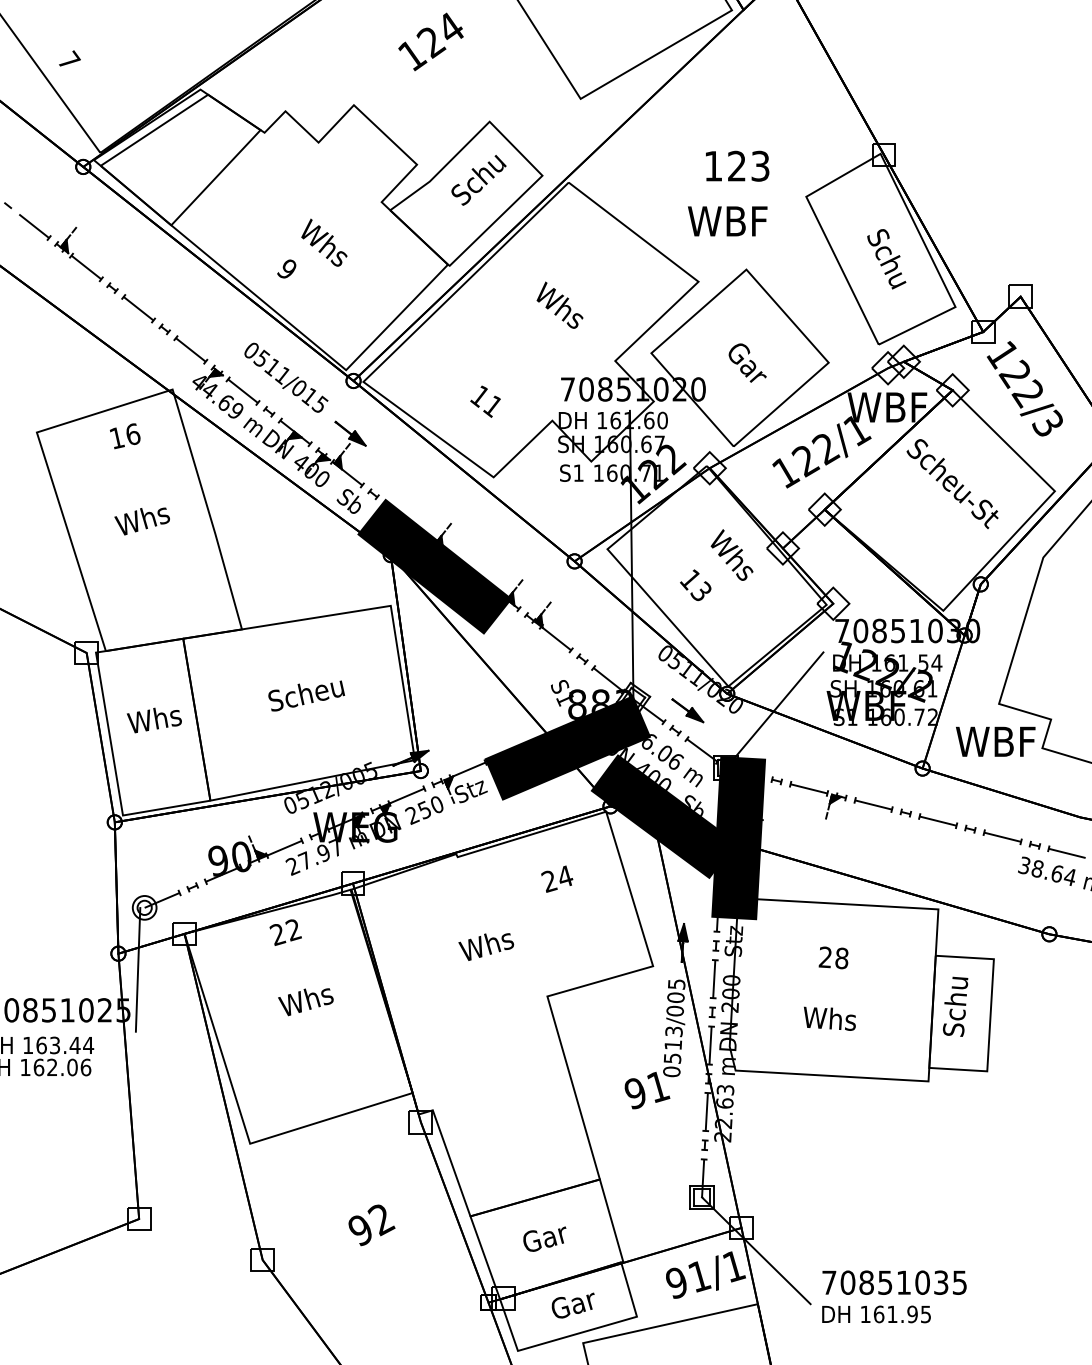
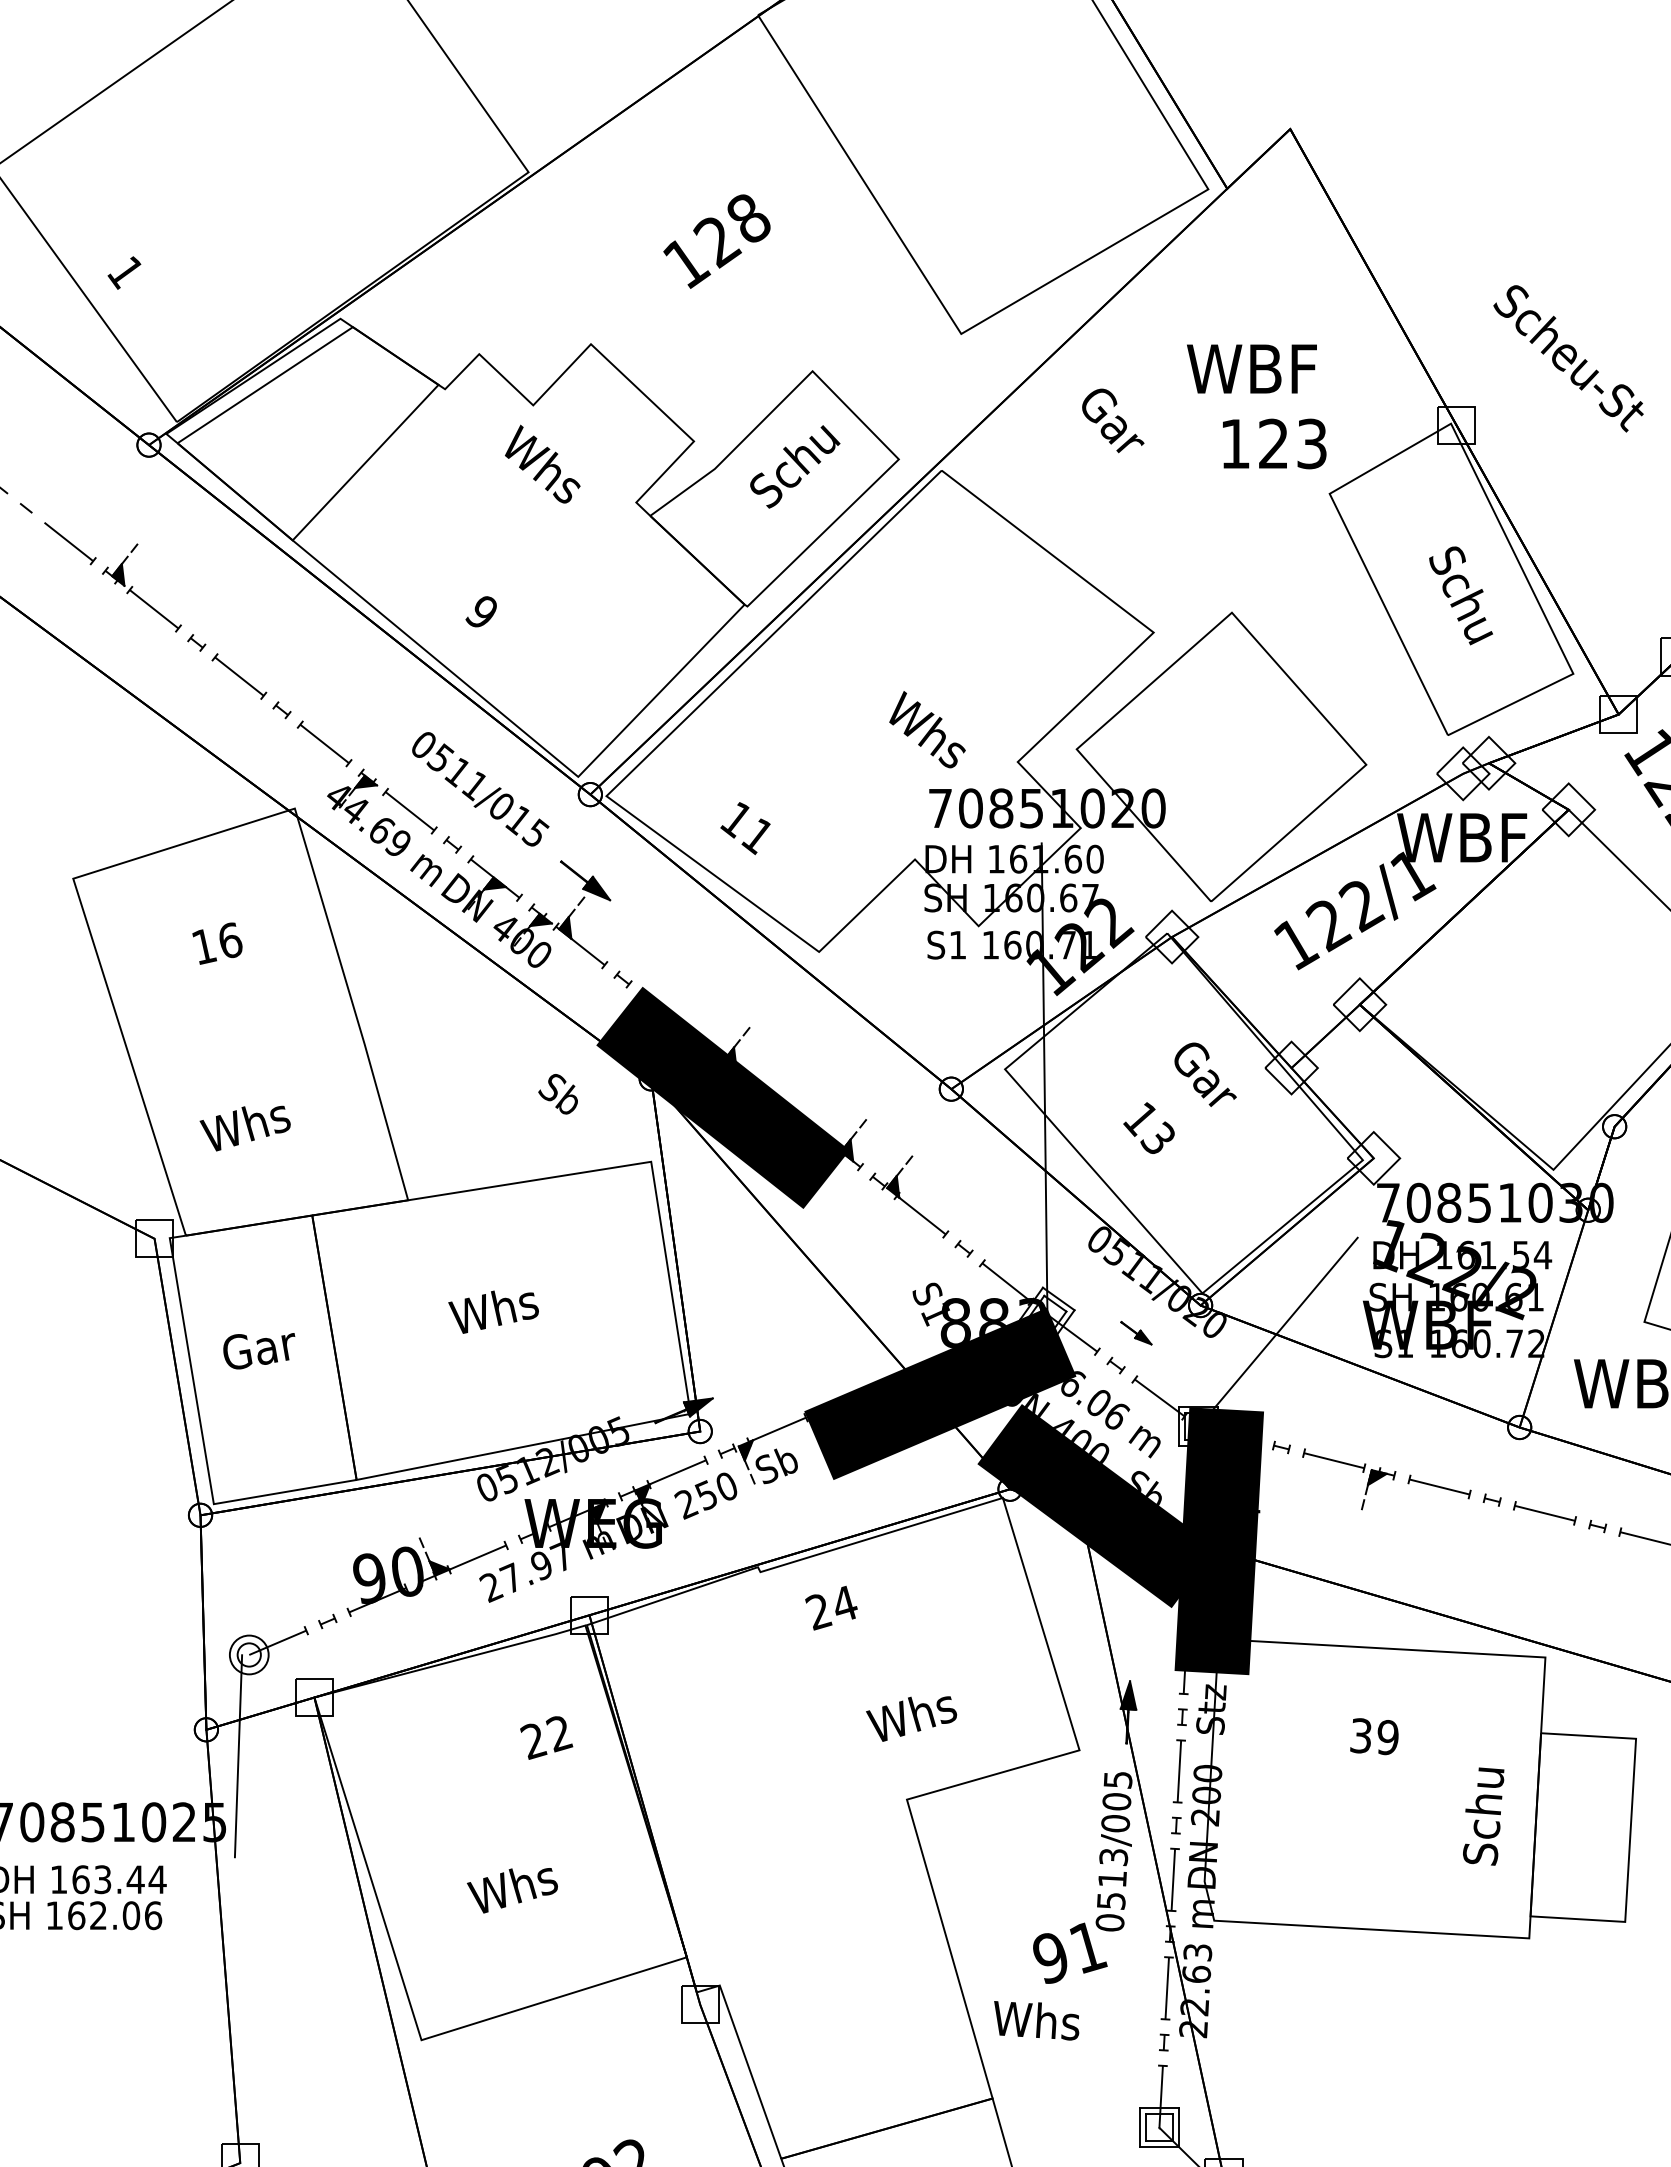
text: (450, 27) -> (748, 217), 124 -> 128
text: (69, 60) -> (126, 271), 7 -> 1
text: (737, 165) -> (1274, 442), moved
text: (727, 221) -> (1251, 369), moved
text: (324, 242) -> (542, 463), moved
text: (559, 304) -> (926, 728), moved
text: (747, 362) -> (1112, 419), moved
text: (485, 401) -> (745, 828), moved
text: (125, 436) -> (217, 944), moved
text: (952, 483) -> (1568, 357), moved
text: (348, 501) -> (557, 1094), moved
text: (141, 521) -> (244, 1128), moved
text: (731, 554) -> (1207, 1077), Whs -> Gar
text: (305, 695) -> (511, 1308), Scheu -> Whs
part: (687, 710) -> (1135, 1332), size x0.6
text: (153, 720) -> (263, 1349), Whs -> Gar
text: (476, 789) -> (791, 1461), Stz -> Sb
text: (557, 878) -> (831, 1607), moved
text: (285, 932) -> (546, 1737), moved
text: (486, 946) -> (911, 1718), moved
text: (833, 957) -> (1374, 1736), 28 -> 39
text: (305, 1002) -> (511, 1891), moved
text: (955, 1006) -> (1483, 1816), moved
text: (829, 1018) -> (1036, 2020), moved

